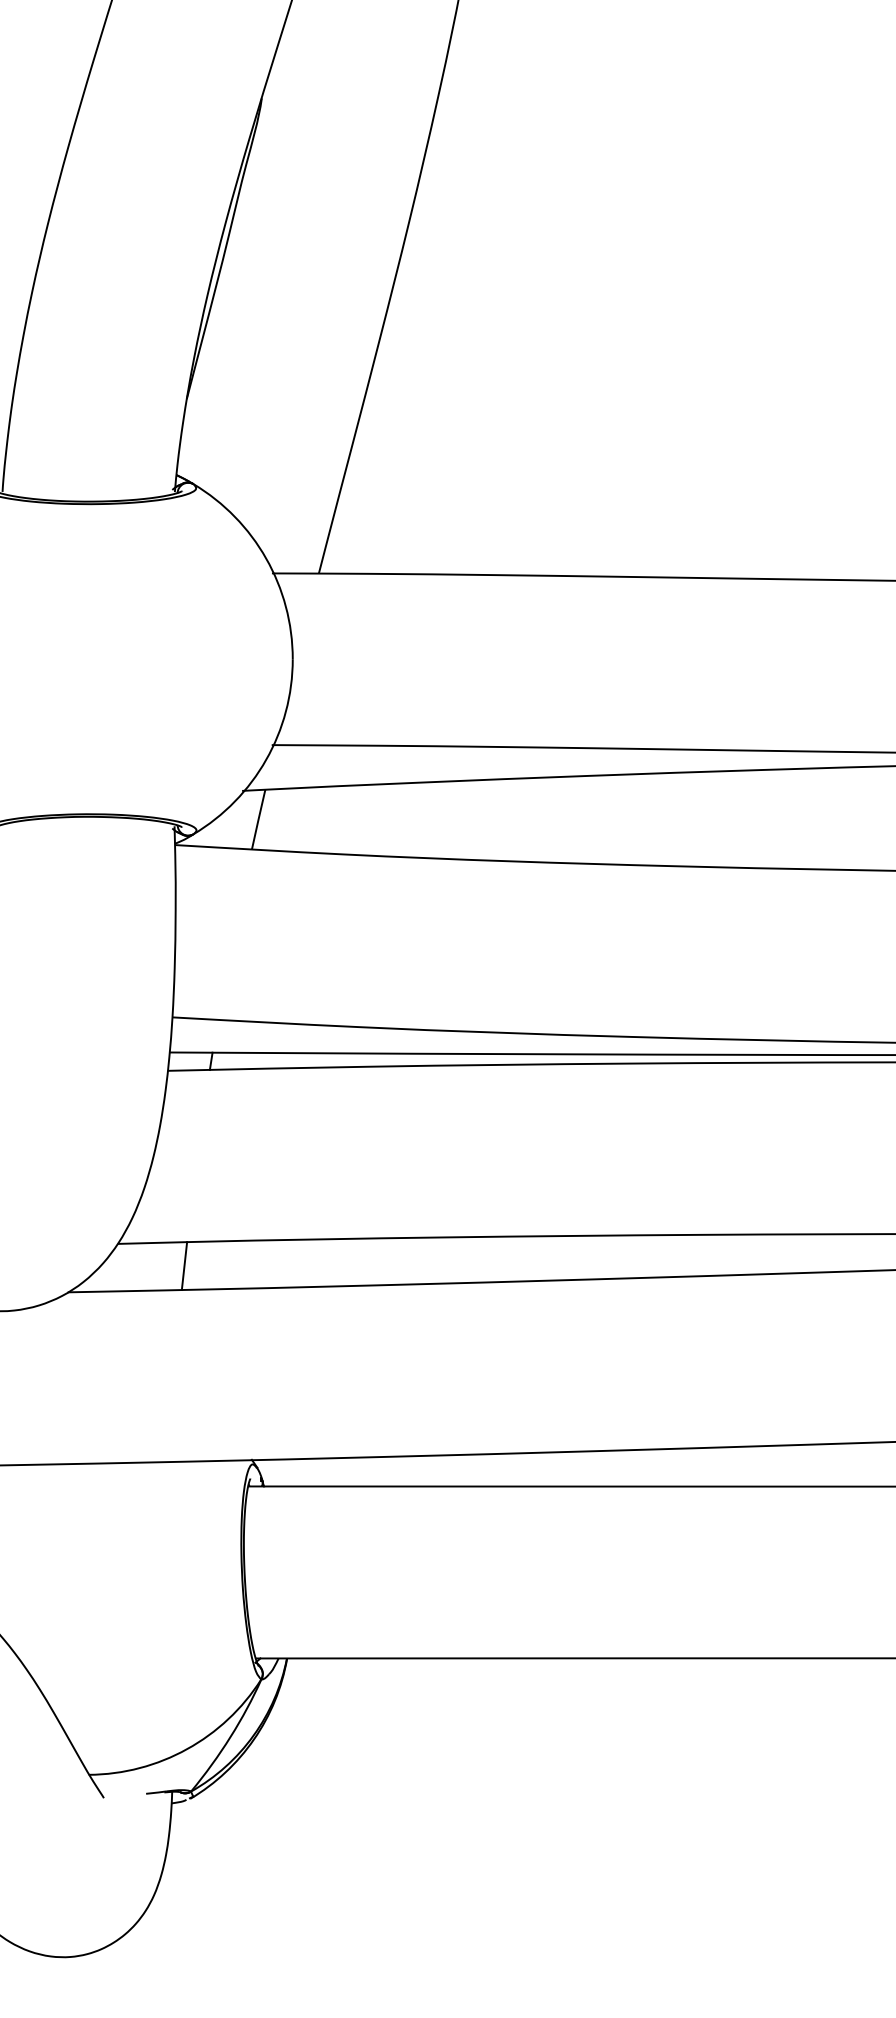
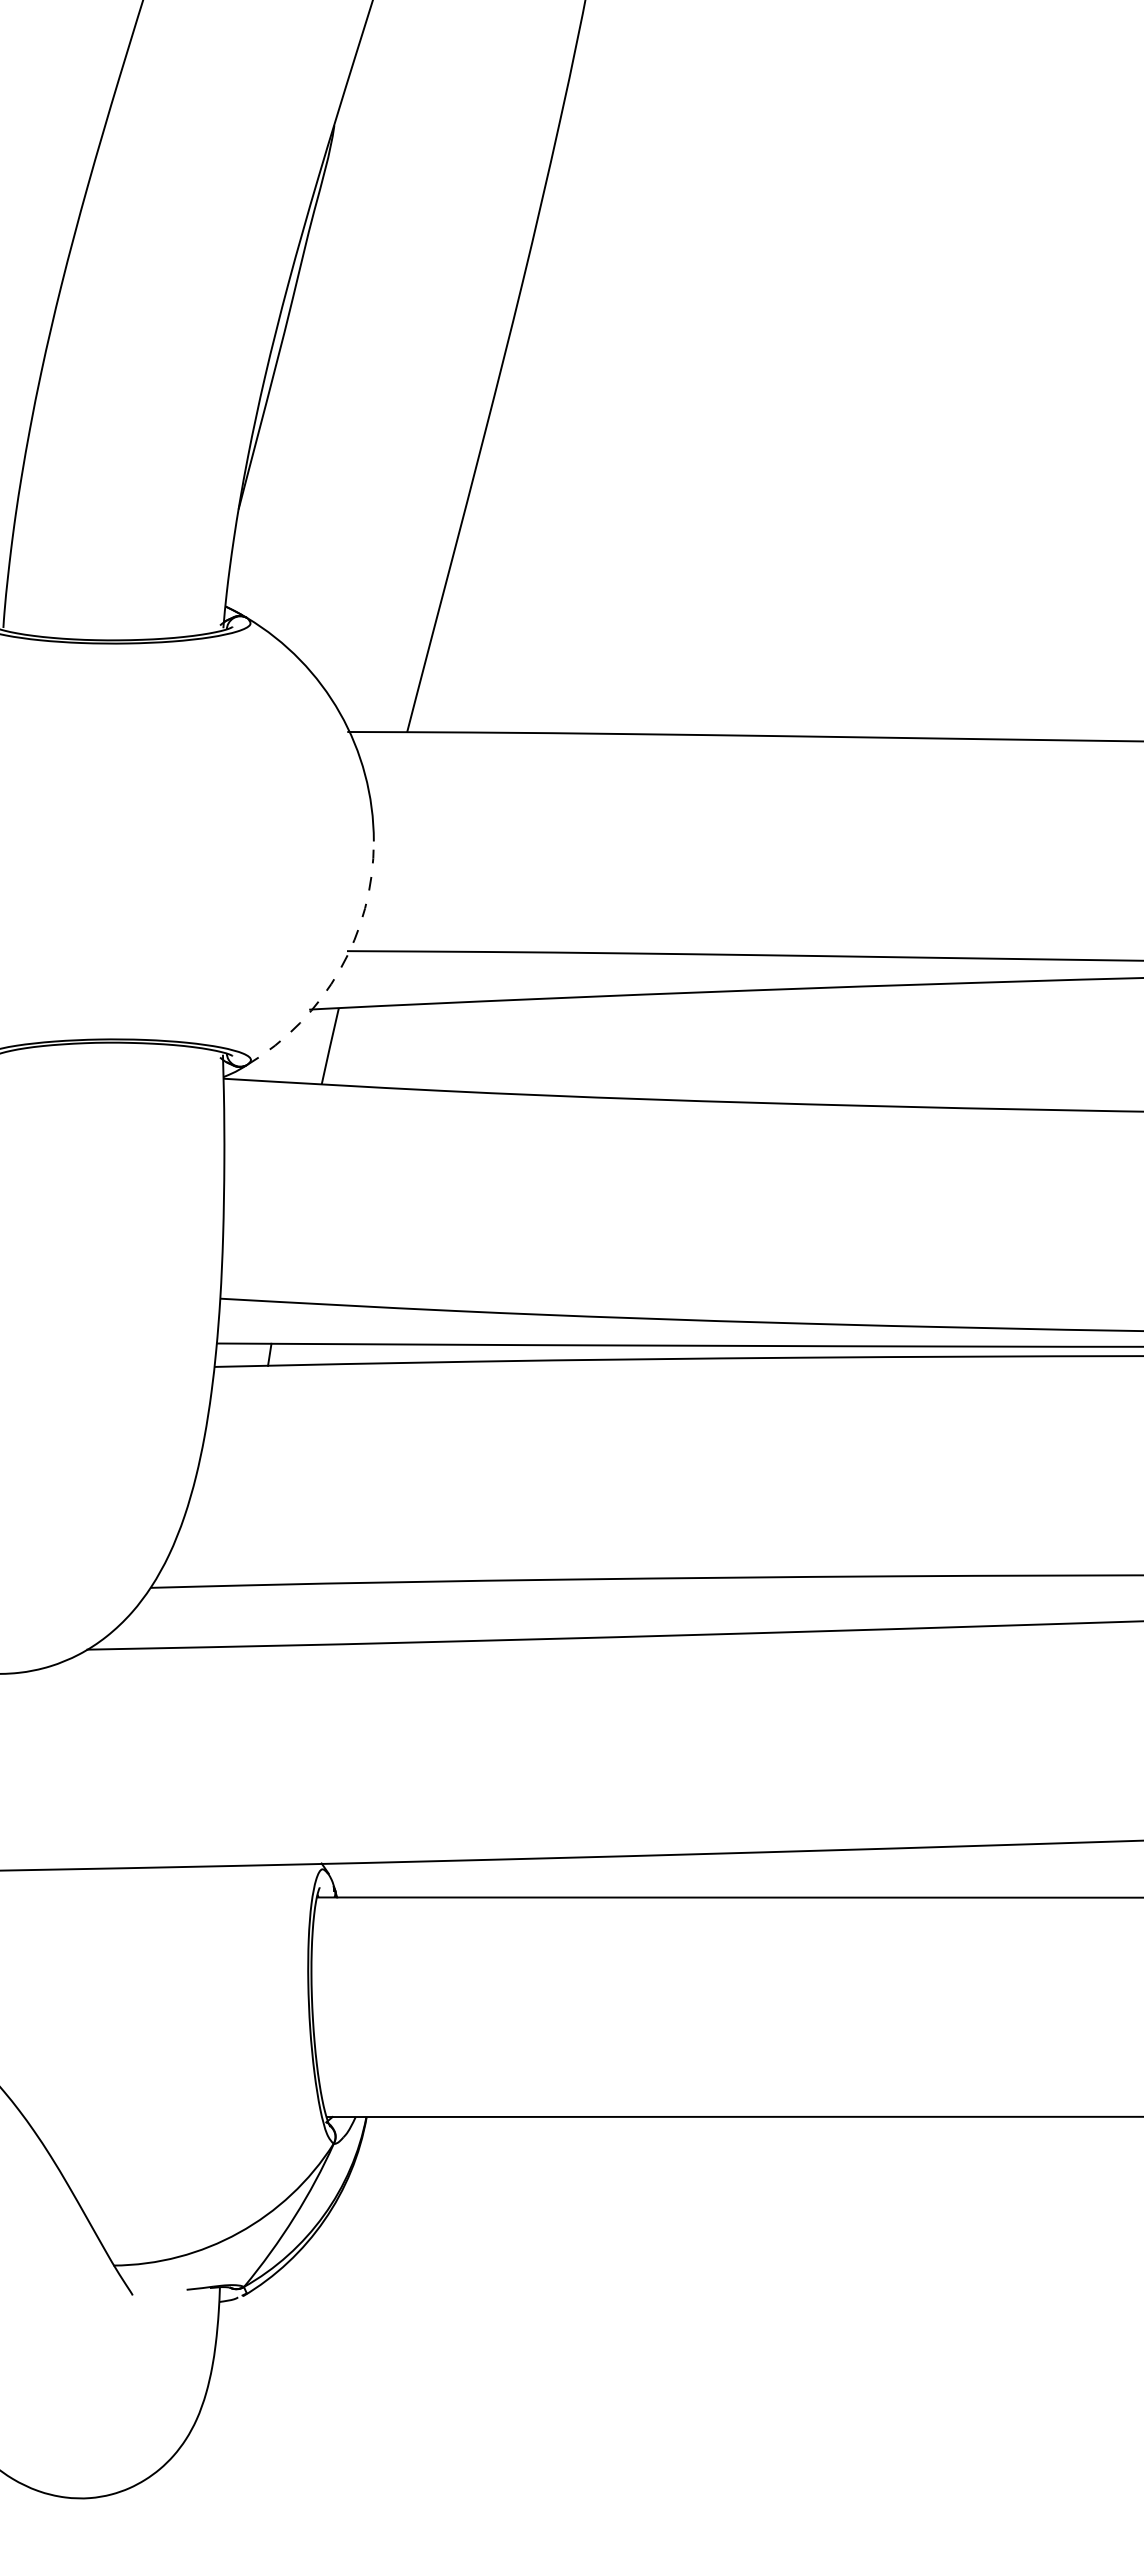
arc: (265, 759) -> (339, 969), solid -> dashed
line: (184, 1265) -> (235, 1615), removed

